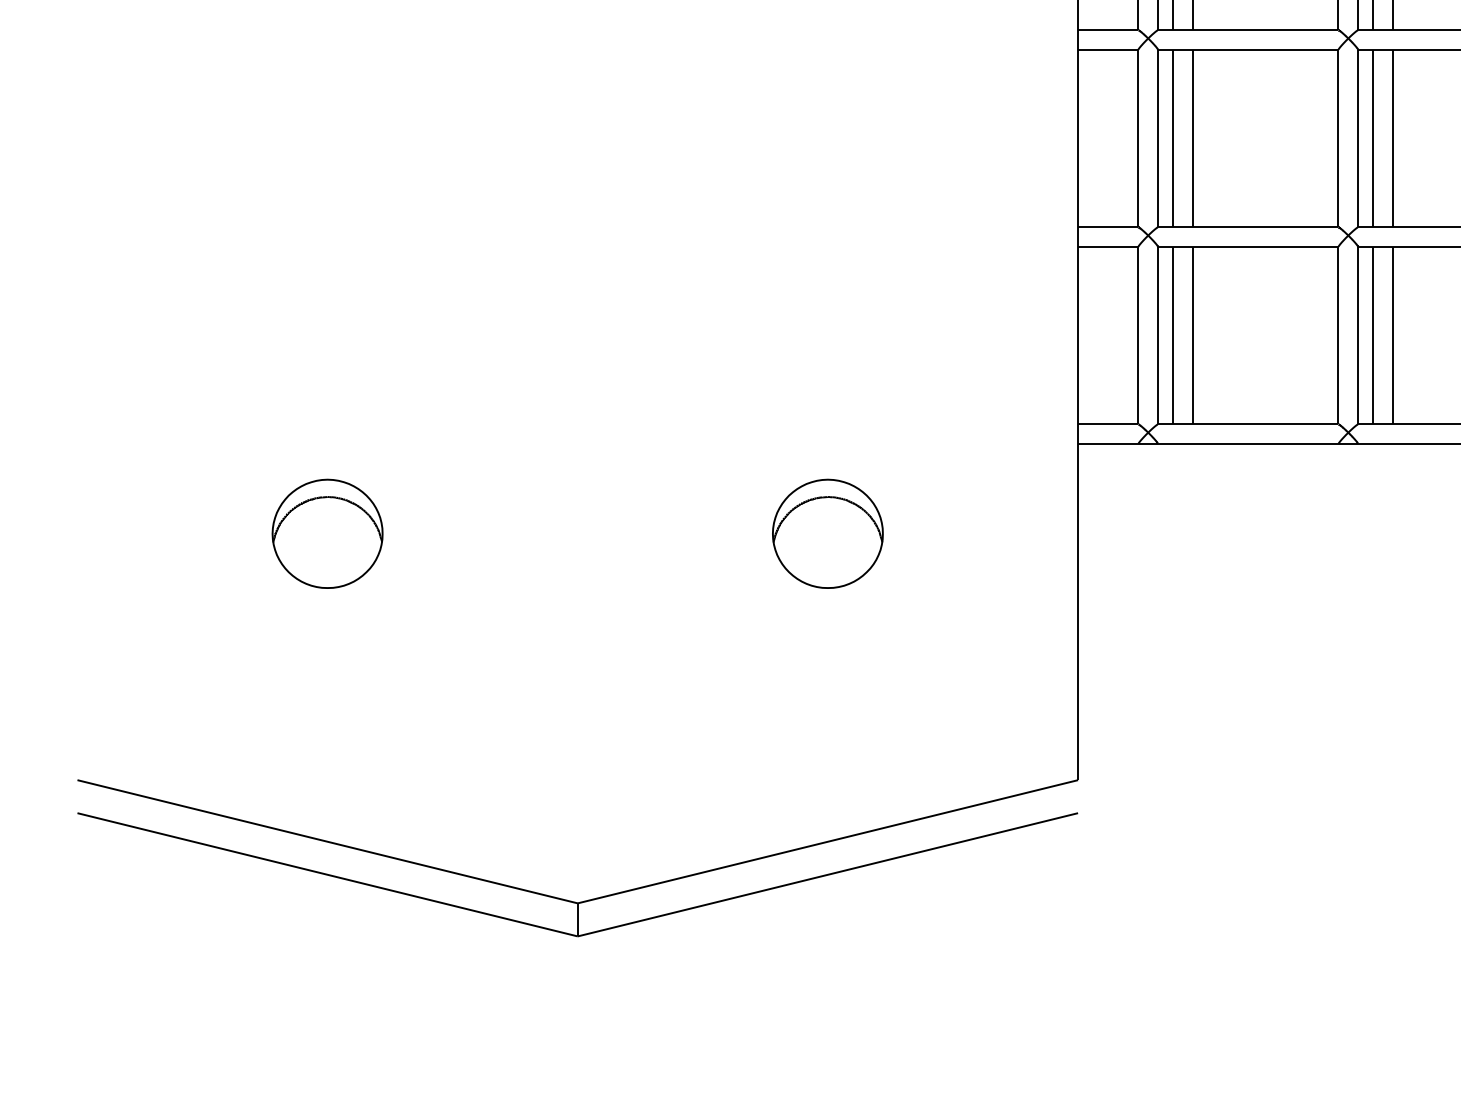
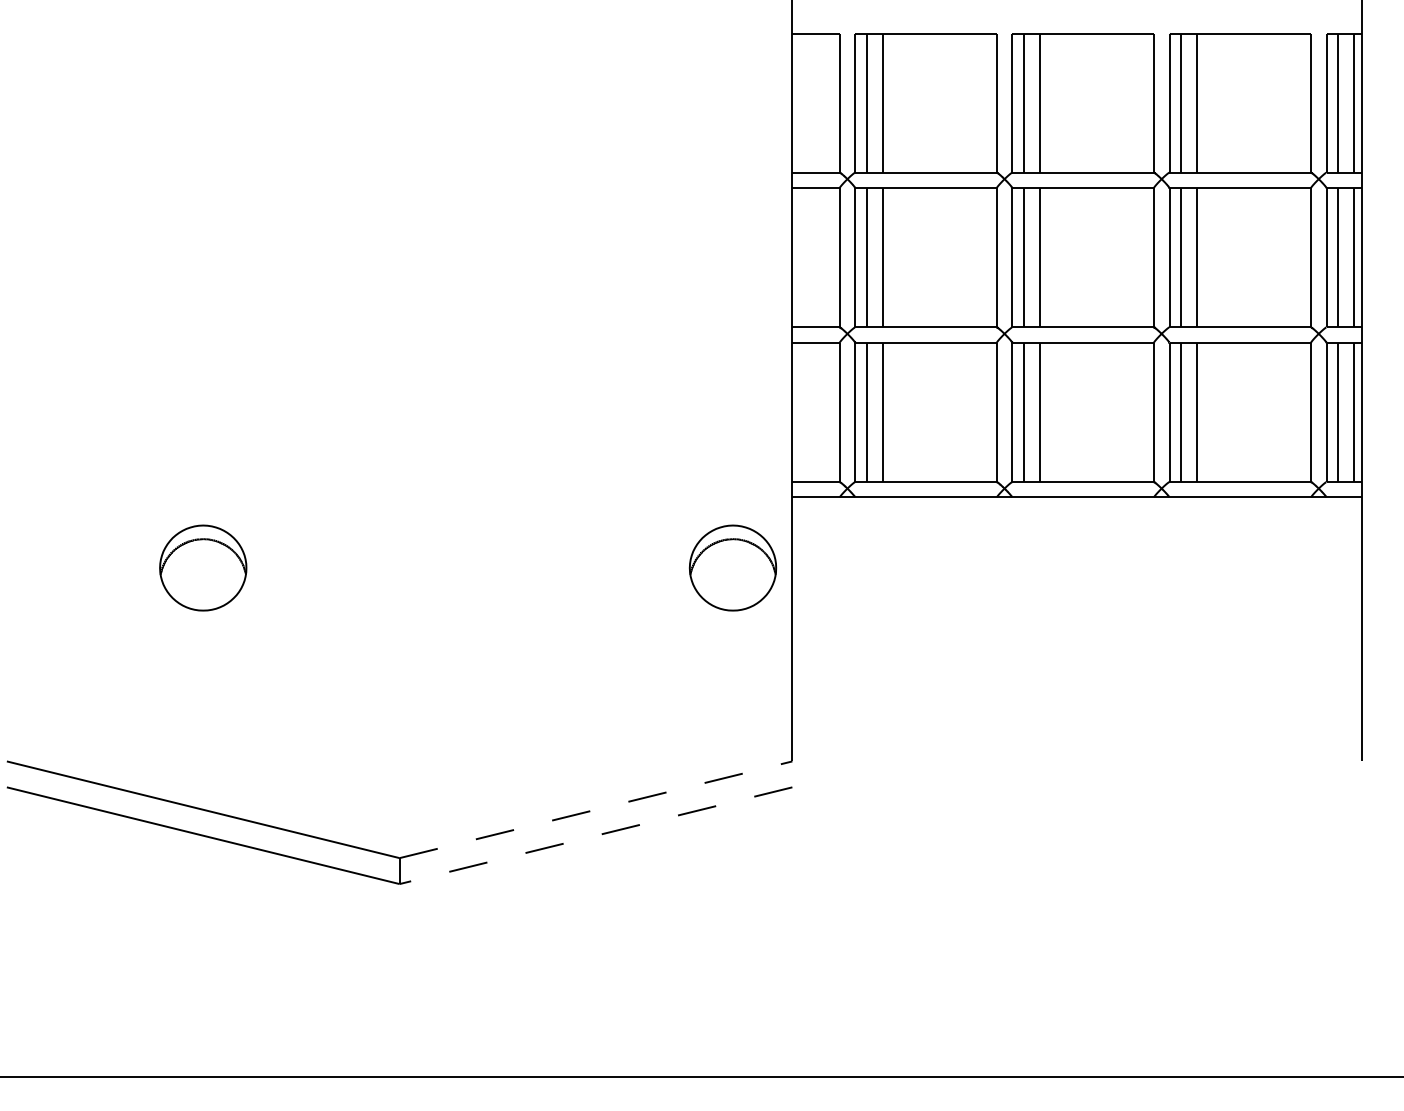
part: (827, 533) -> (732, 567), moved
line: (828, 841) -> (596, 809), solid -> dashed
line: (827, 874) -> (595, 835), solid -> dashed

